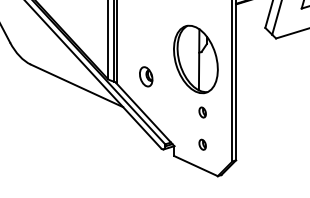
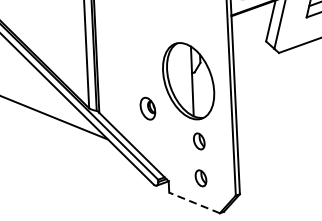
part: (146, 76) -> (148, 108), moved
part: (202, 112) -> (198, 141), size x1.4
part: (202, 144) -> (200, 177), size x1.4
line: (196, 166) -> (195, 203), solid -> dashed

